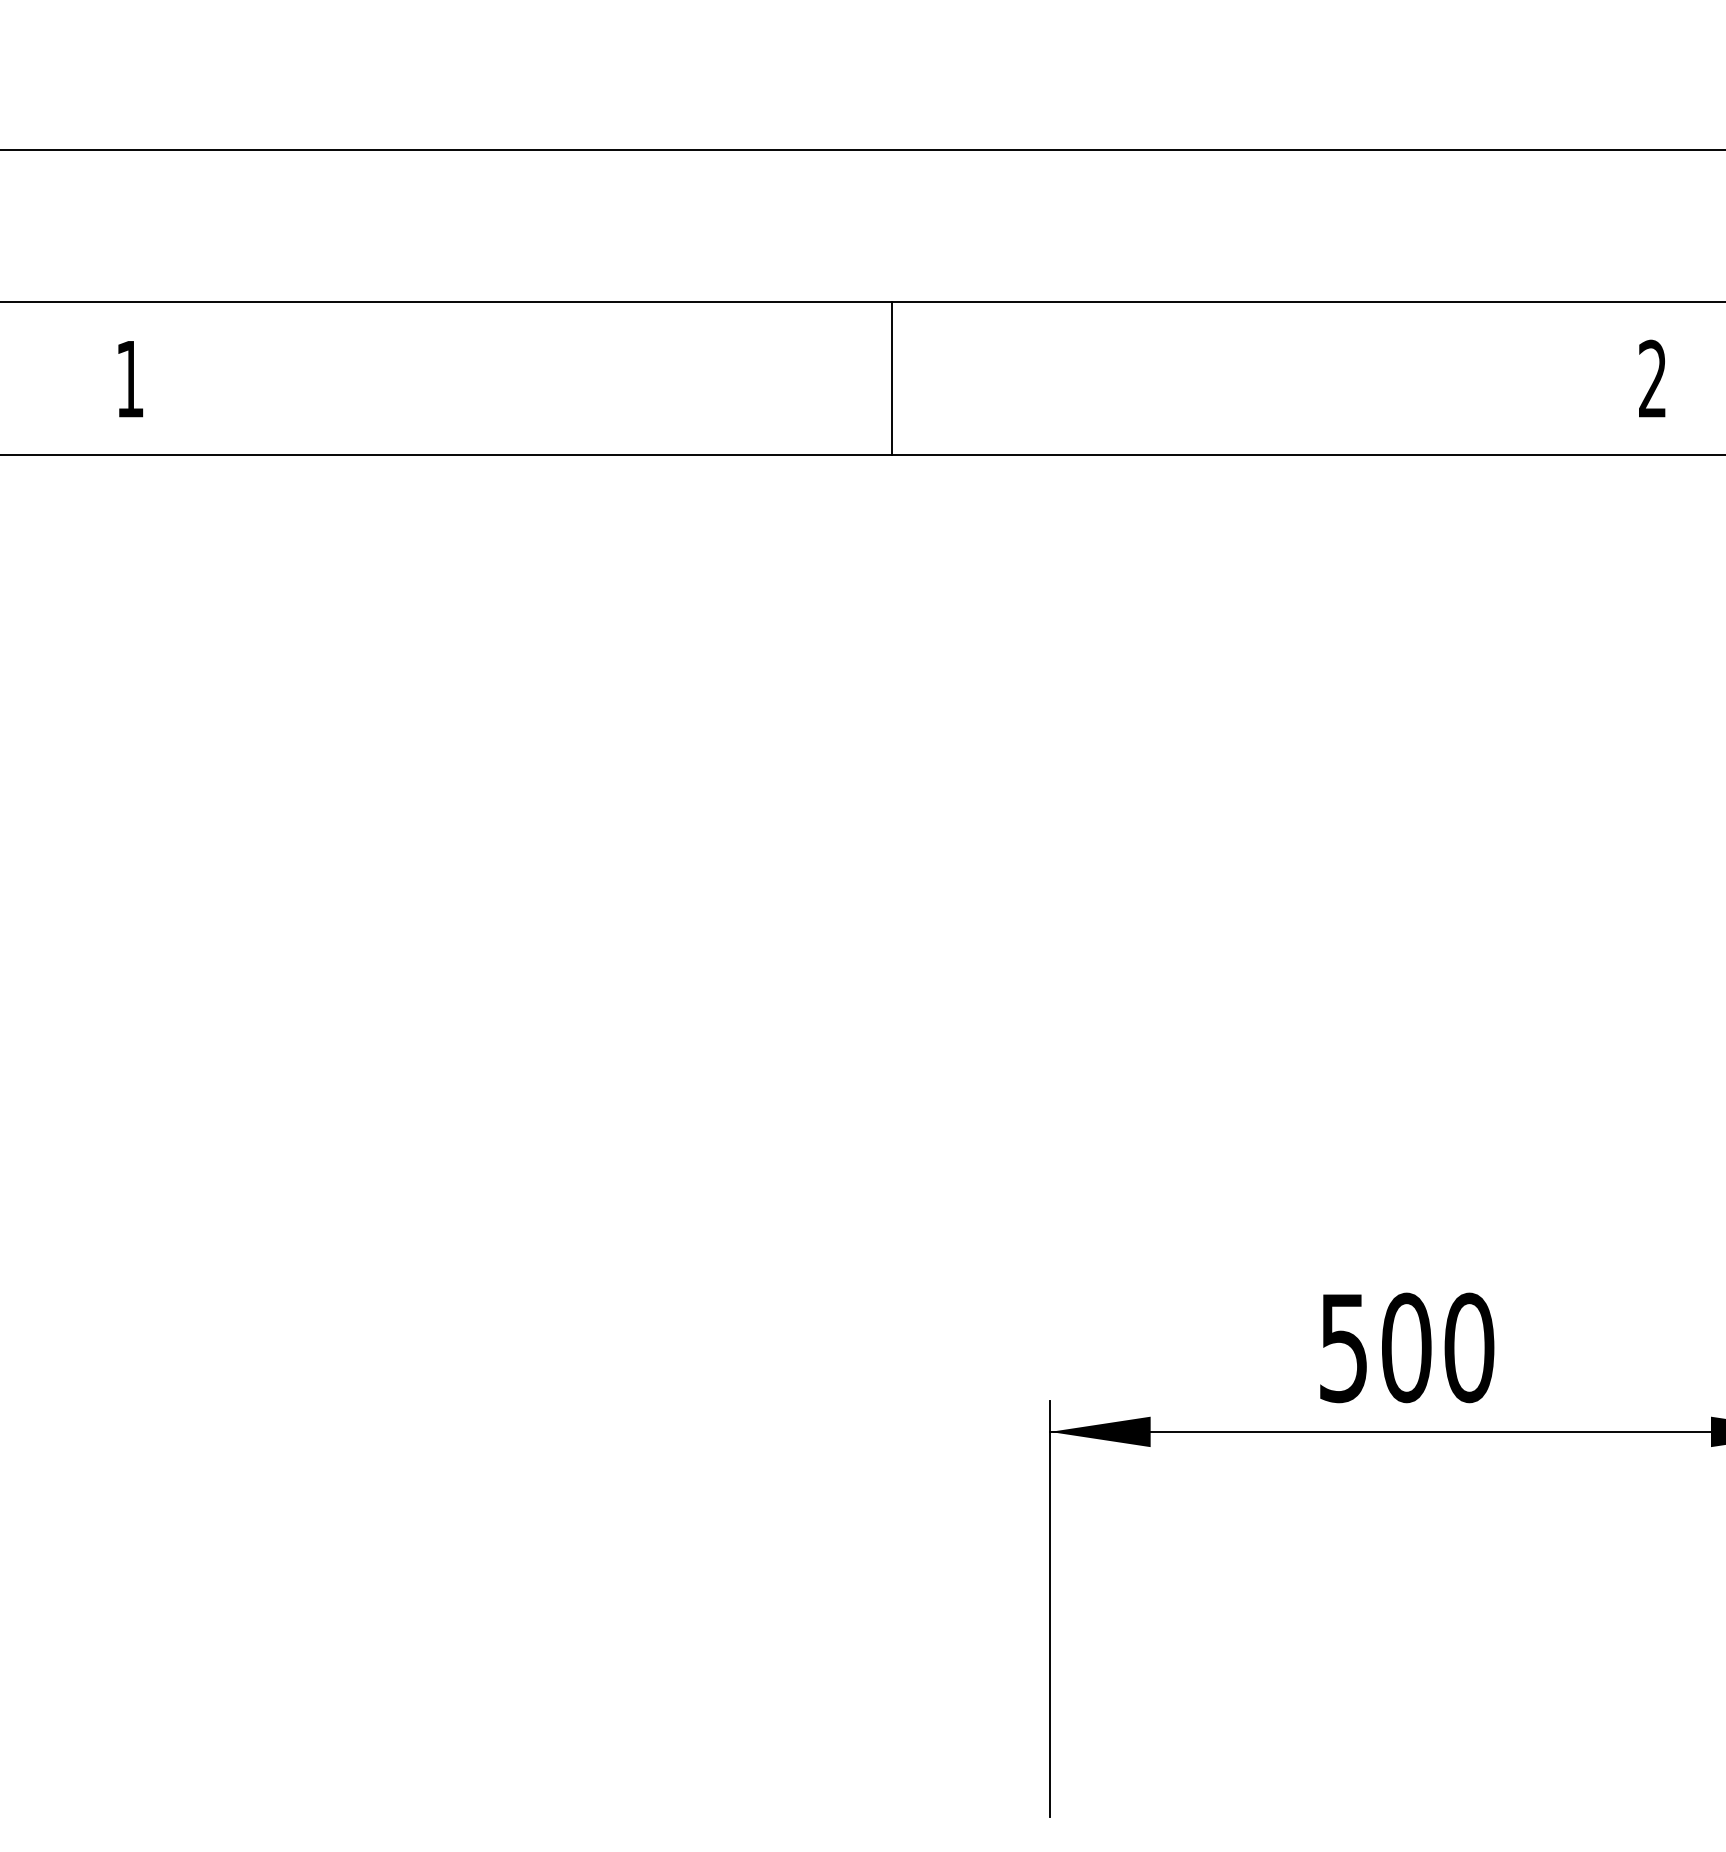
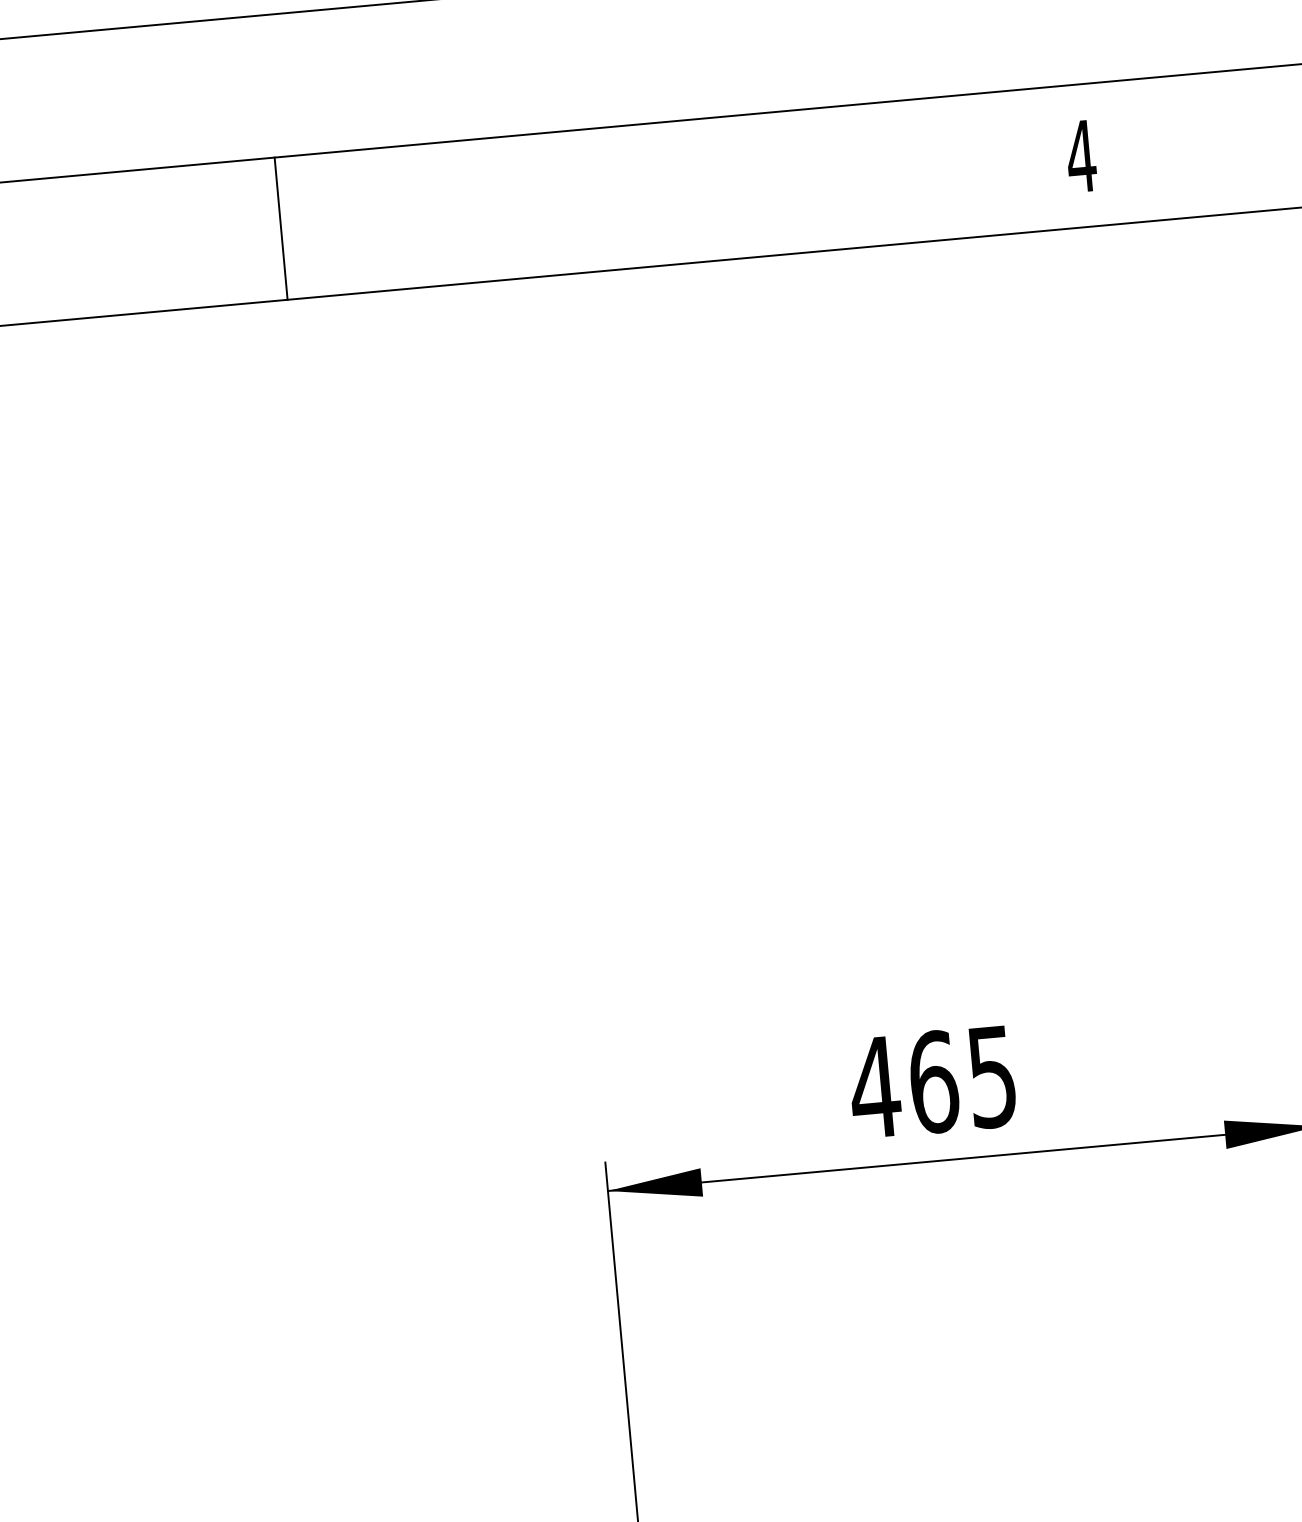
line: (892, 378) -> (281, 228), moved
text: (1652, 378) -> (1081, 155), 2 -> 4
text: (1405, 1347) -> (932, 1081), 500 -> 465

